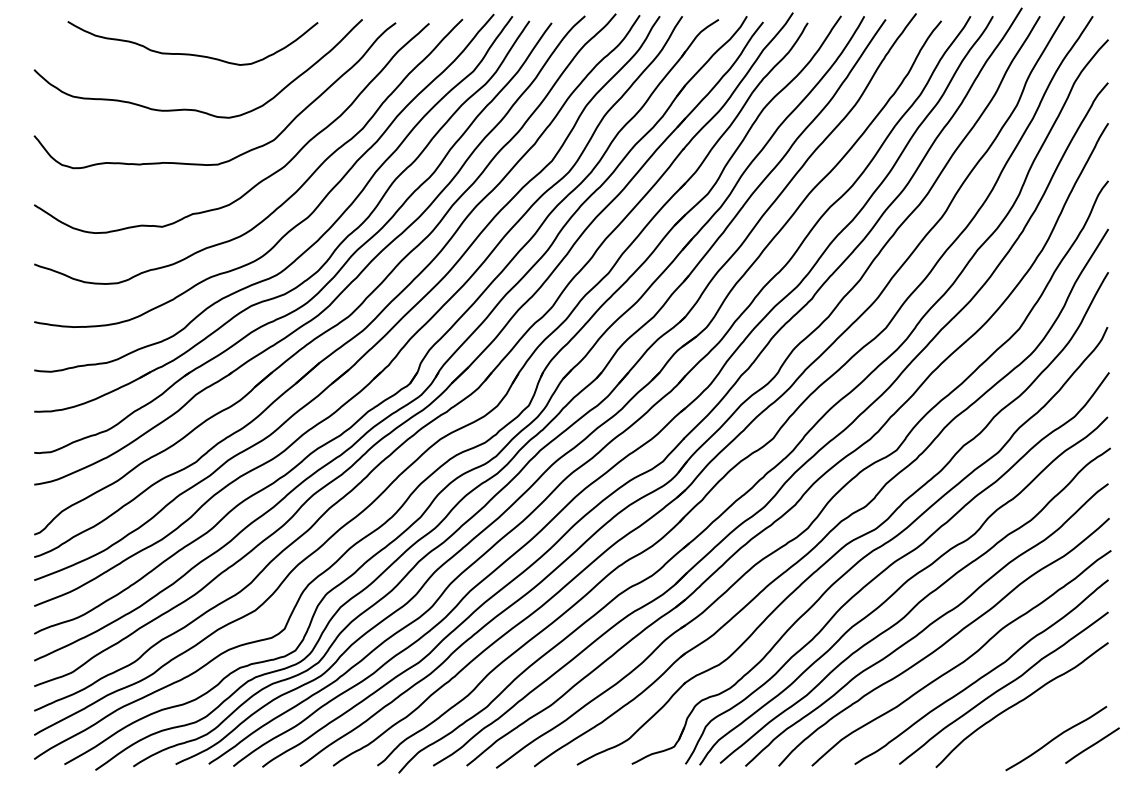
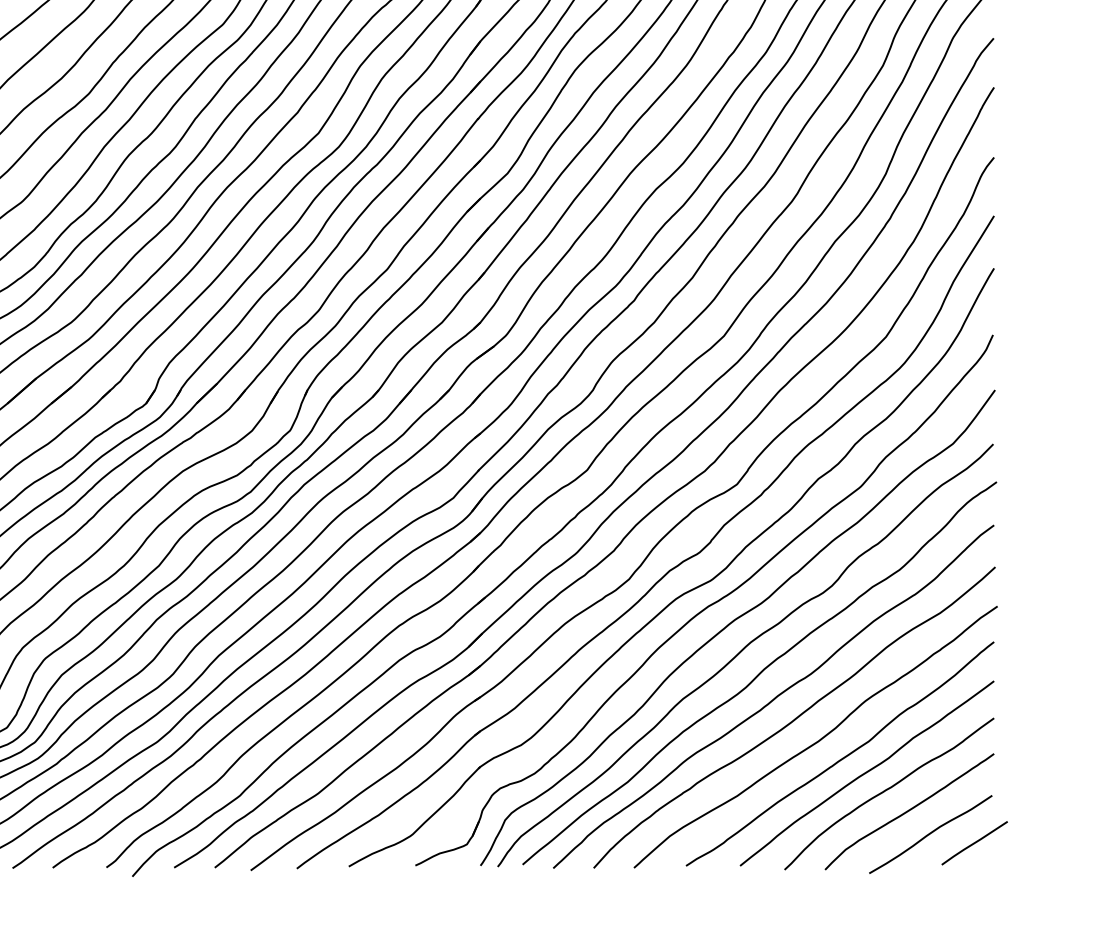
curve: (1038, 719) -> (909, 811), added

